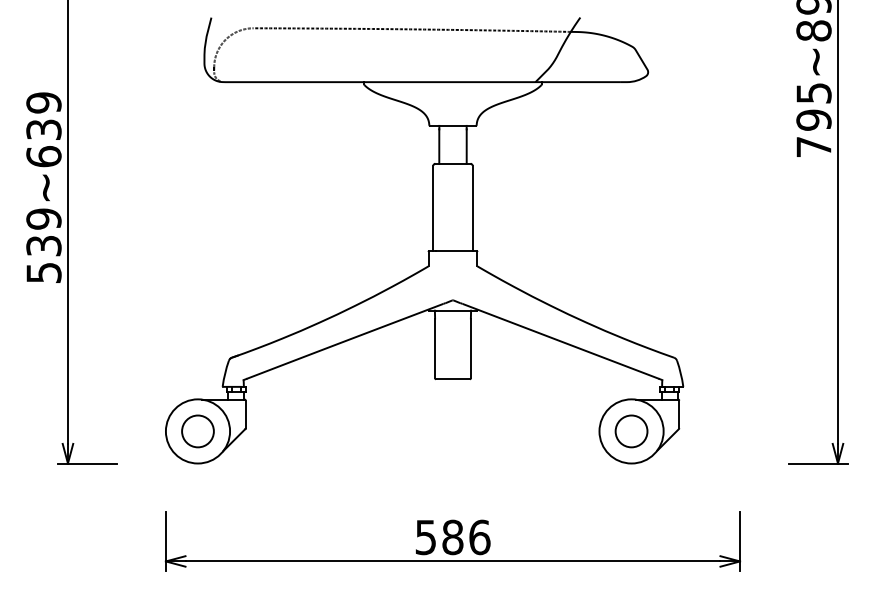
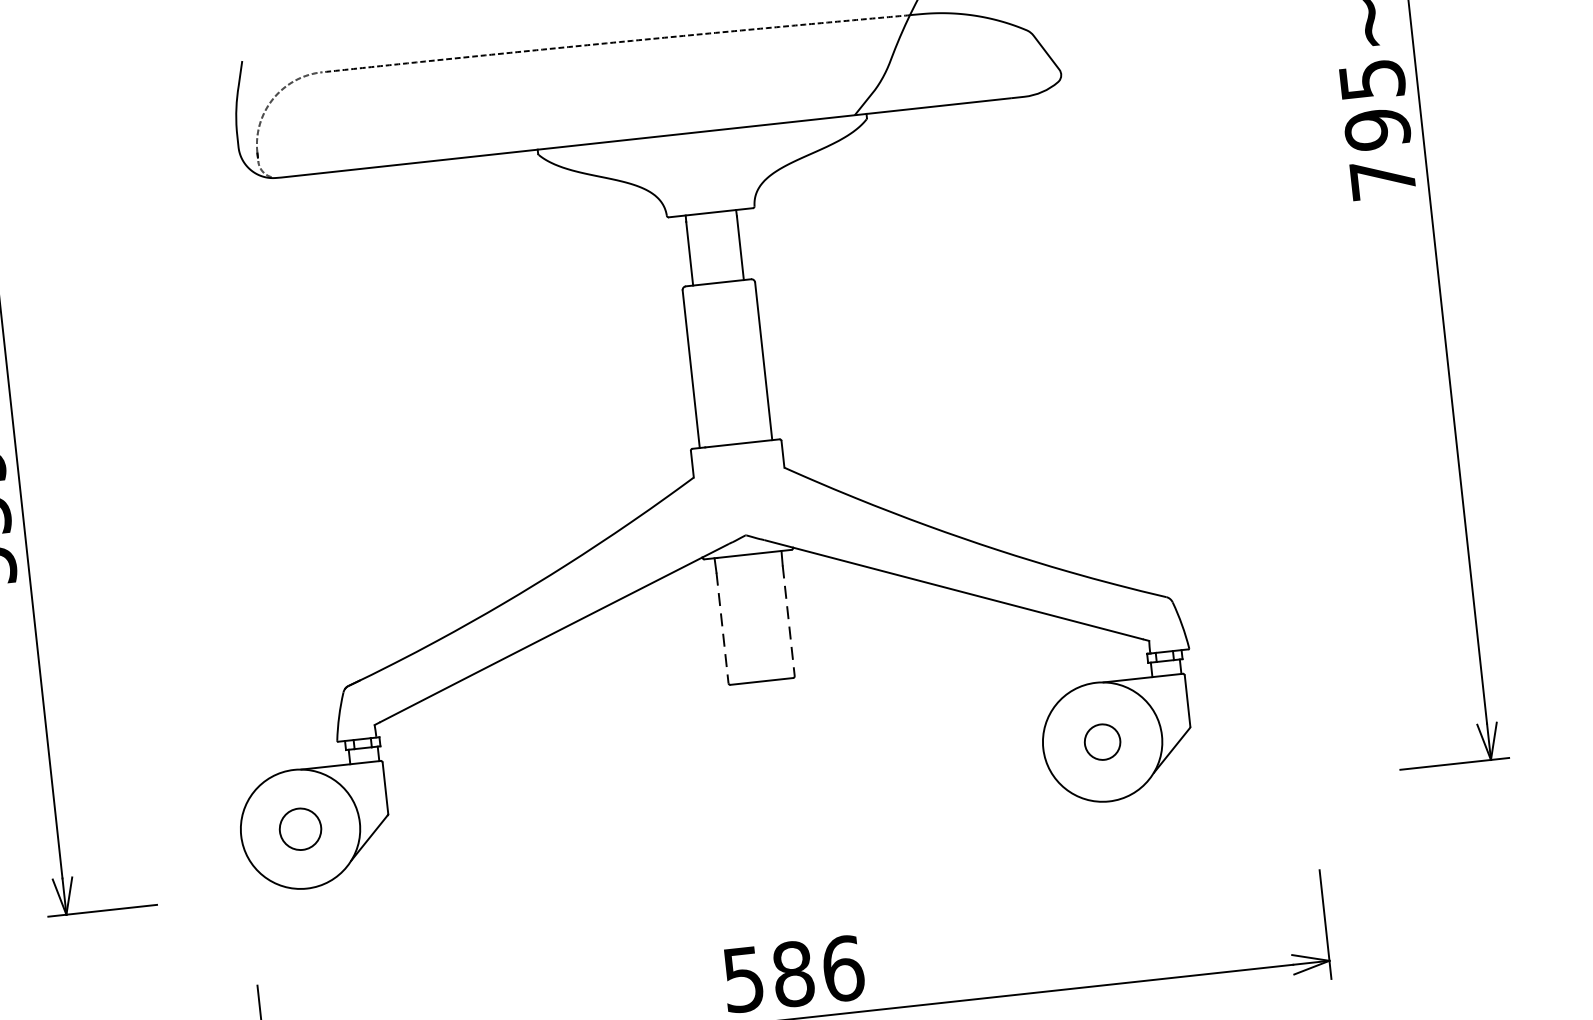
line: (435, 348) -> (723, 628), solid -> dashed
line: (470, 348) -> (788, 621), solid -> dashed
circle: (197, 431) -> (299, 829), size x0.7
circle: (631, 431) -> (1102, 742), size x0.6

